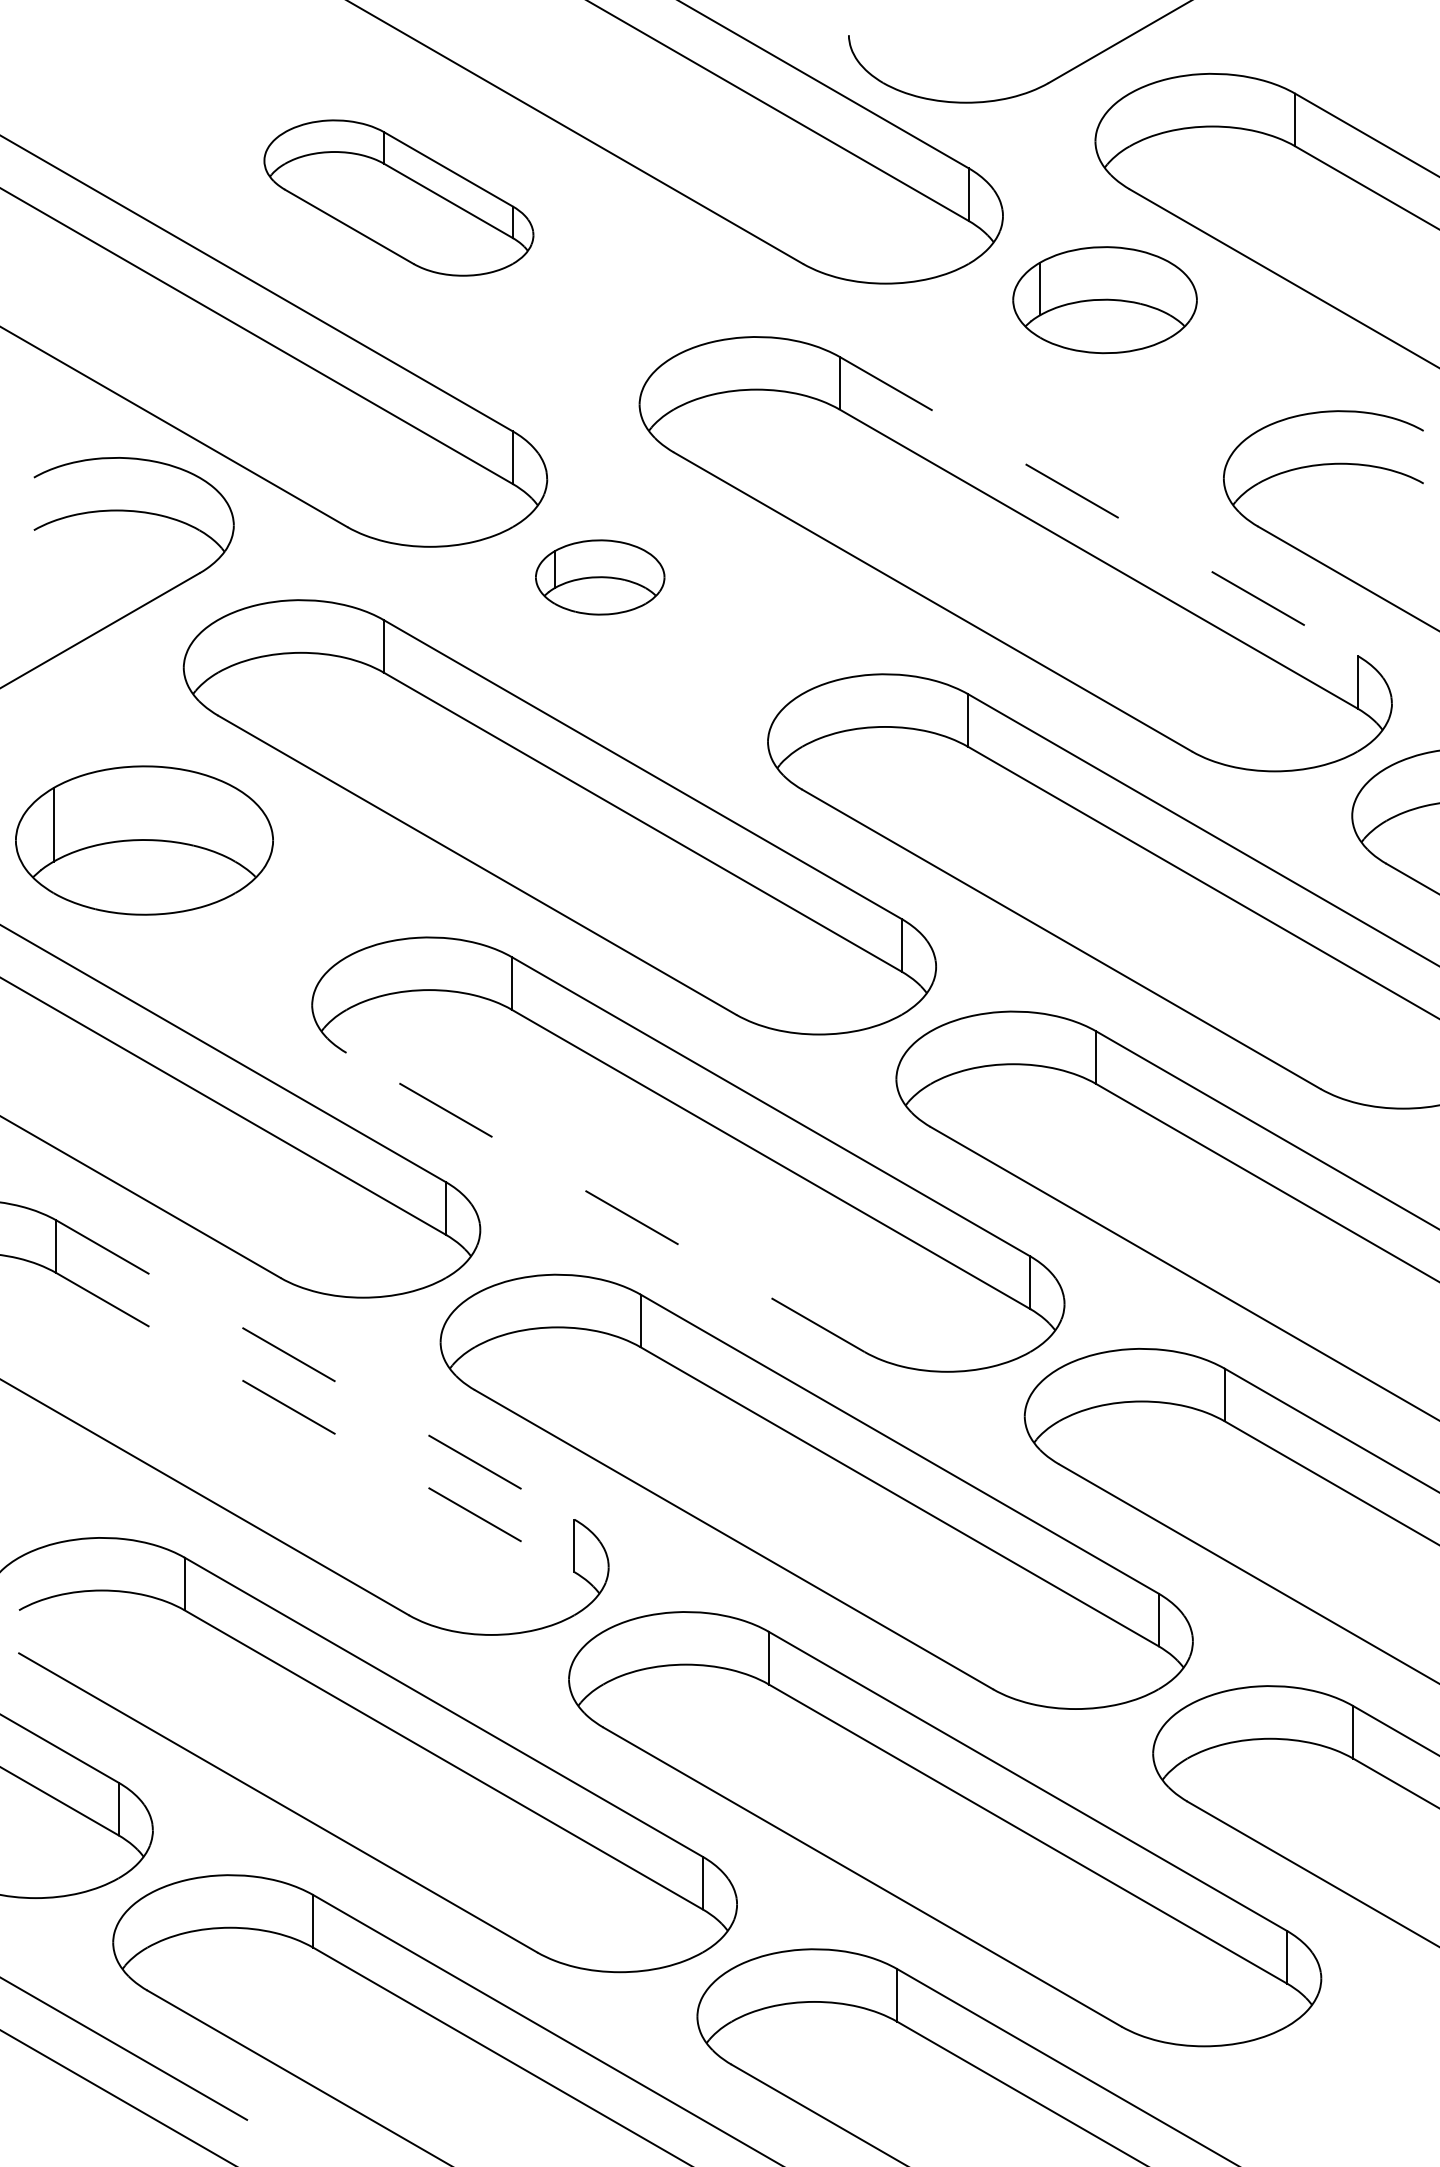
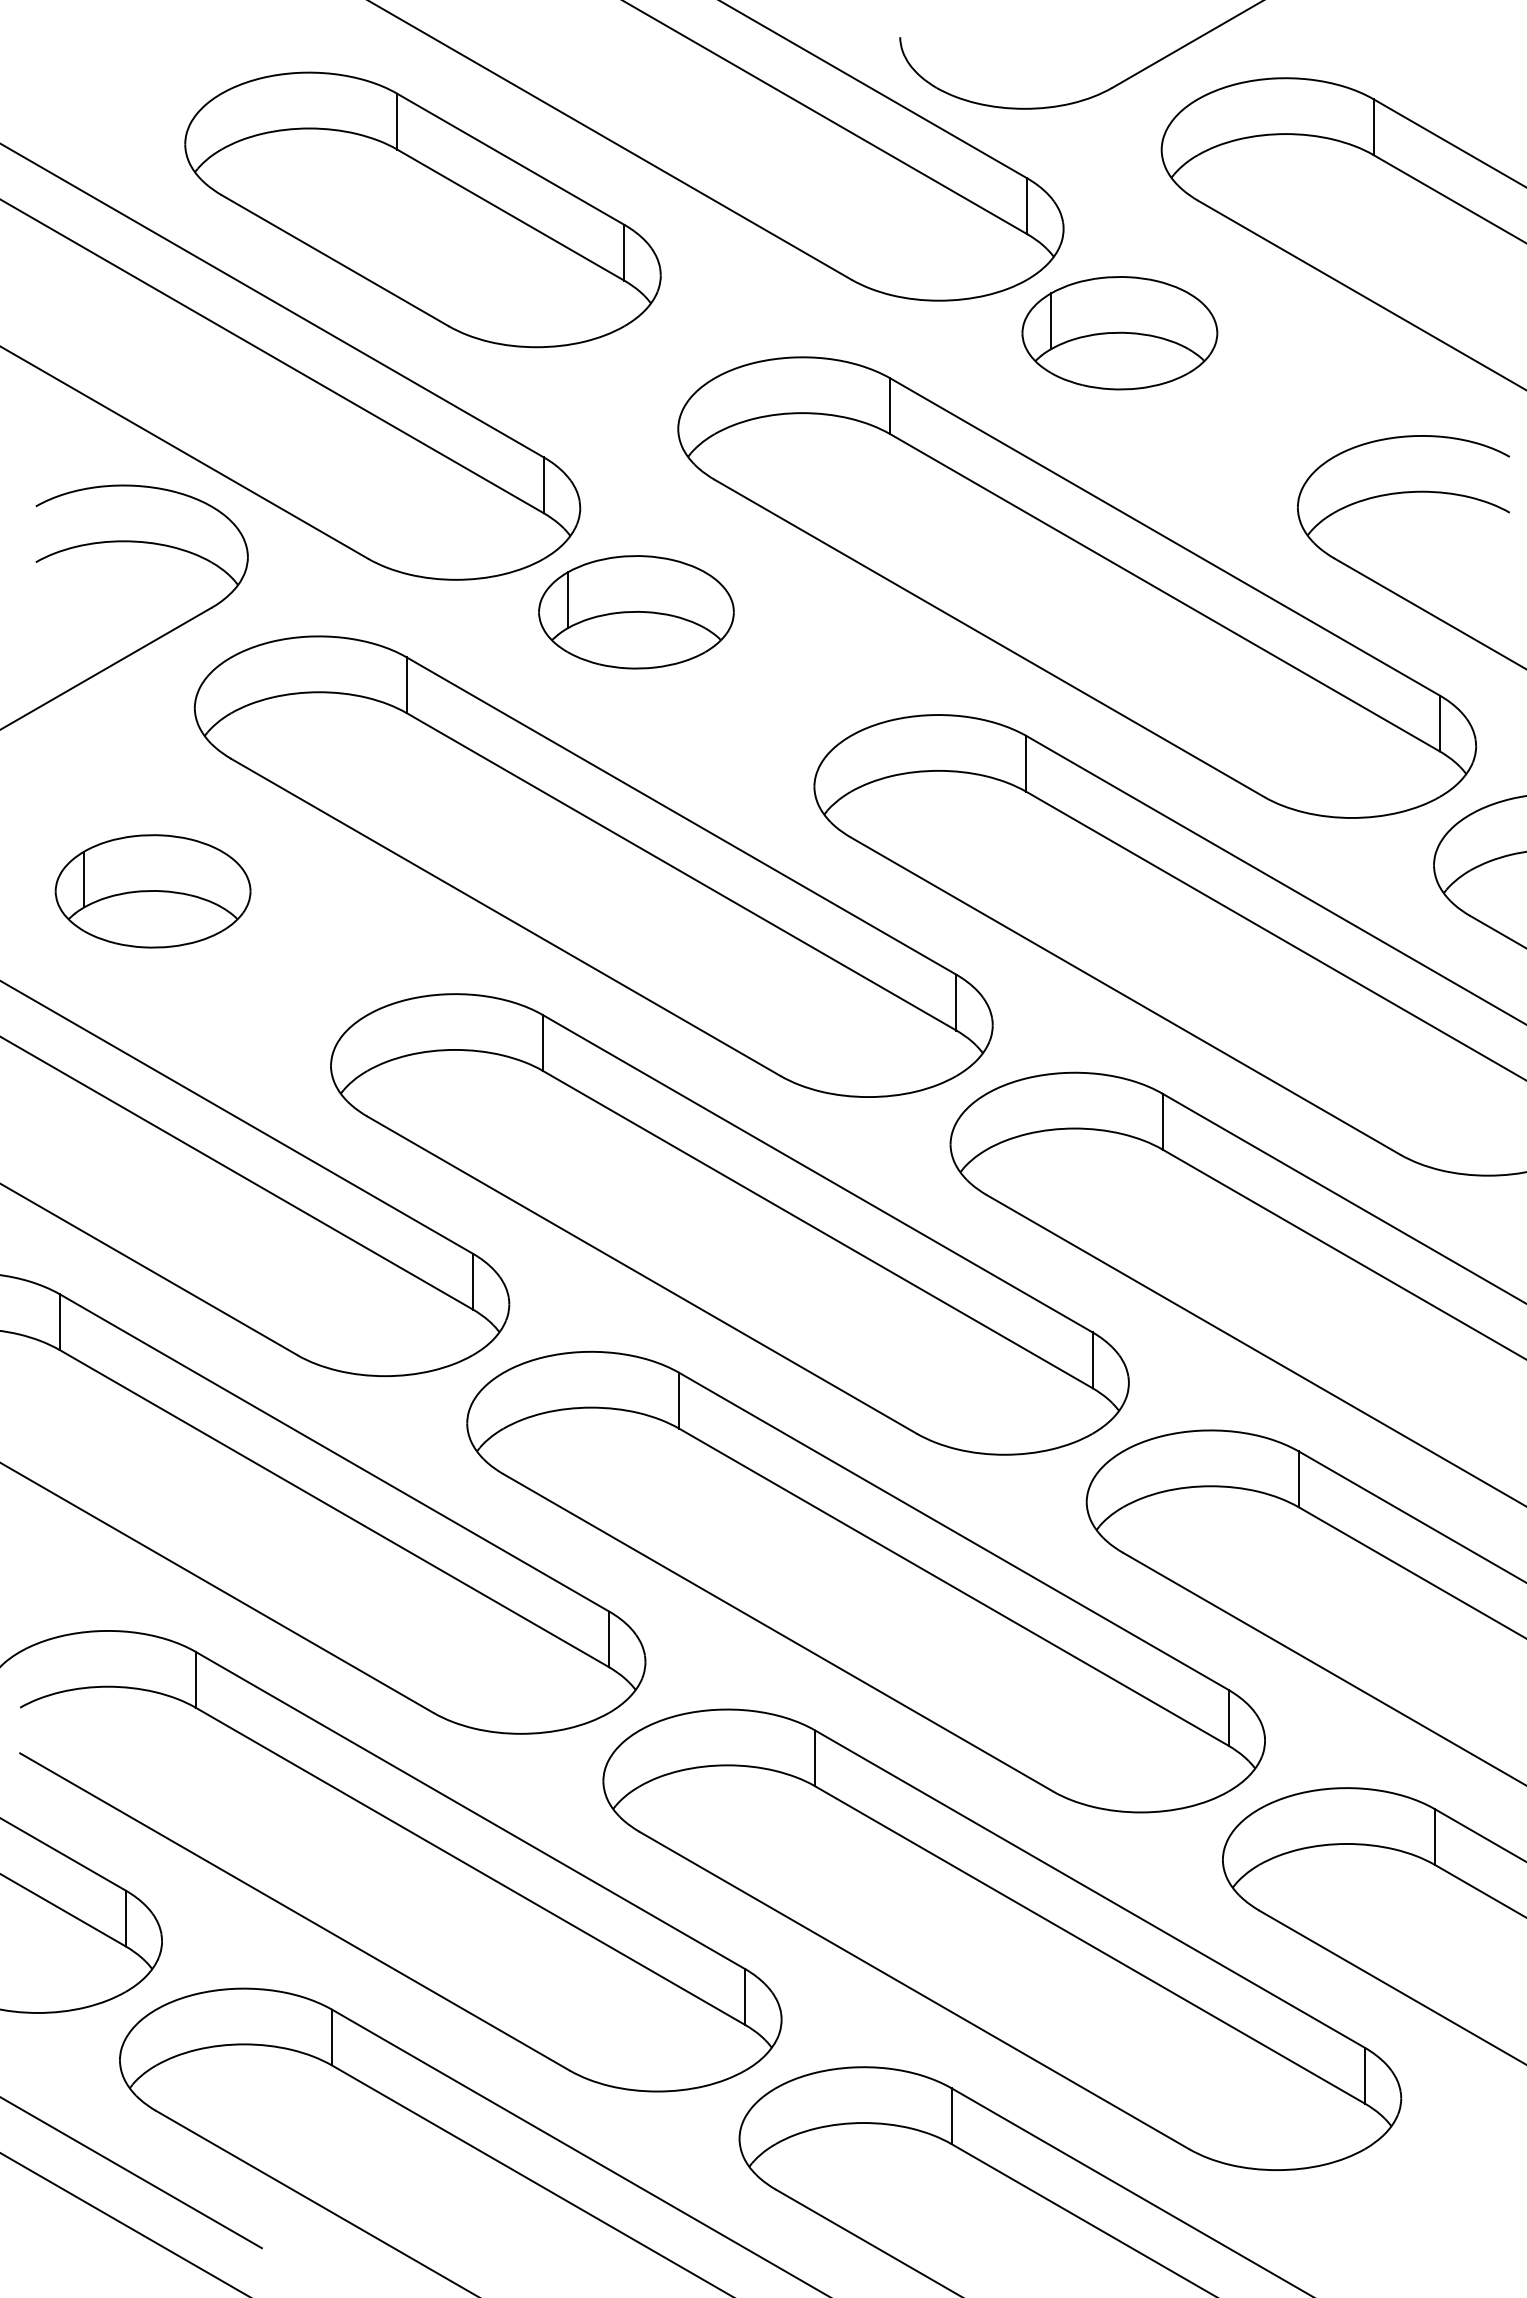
part: (398, 197) -> (422, 209), size x1.67
part: (1104, 300) -> (1119, 333), moved
line: (1099, 506) -> (1165, 537), dashed -> solid
part: (600, 577) -> (636, 612), size x1.43
part: (143, 840) -> (152, 891), size x0.71
line: (604, 1201) -> (641, 1274), dashed -> solid
line: (315, 1370) -> (334, 1453), dashed -> solid
line: (315, 1422) -> (334, 1508), dashed -> solid

